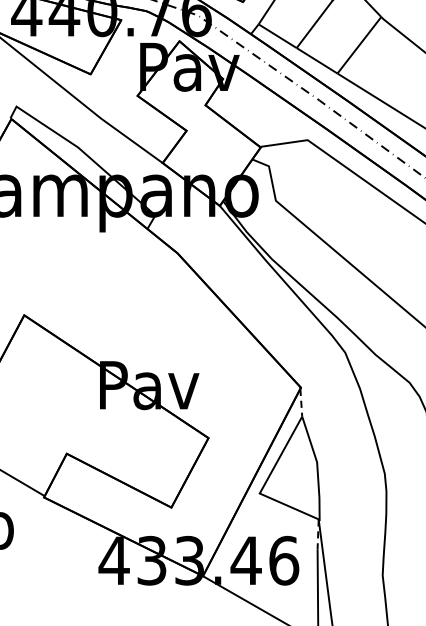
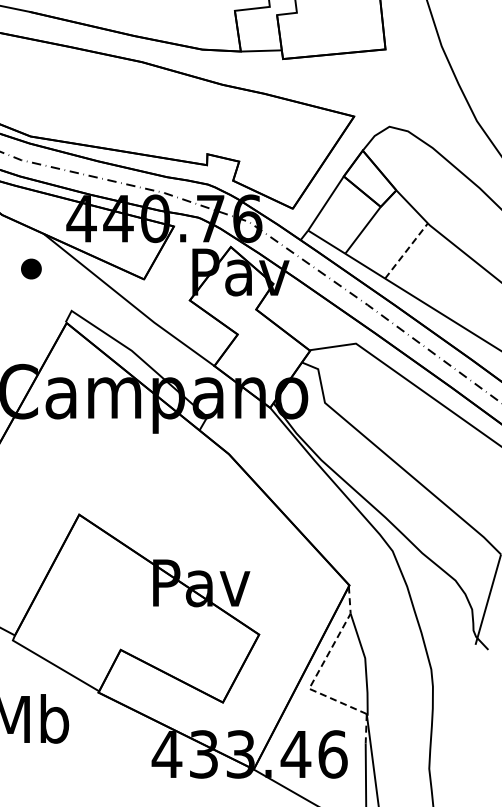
line: (359, 44) -> (406, 250), solid -> dashed
line: (265, 484) -> (314, 679), solid -> dashed

